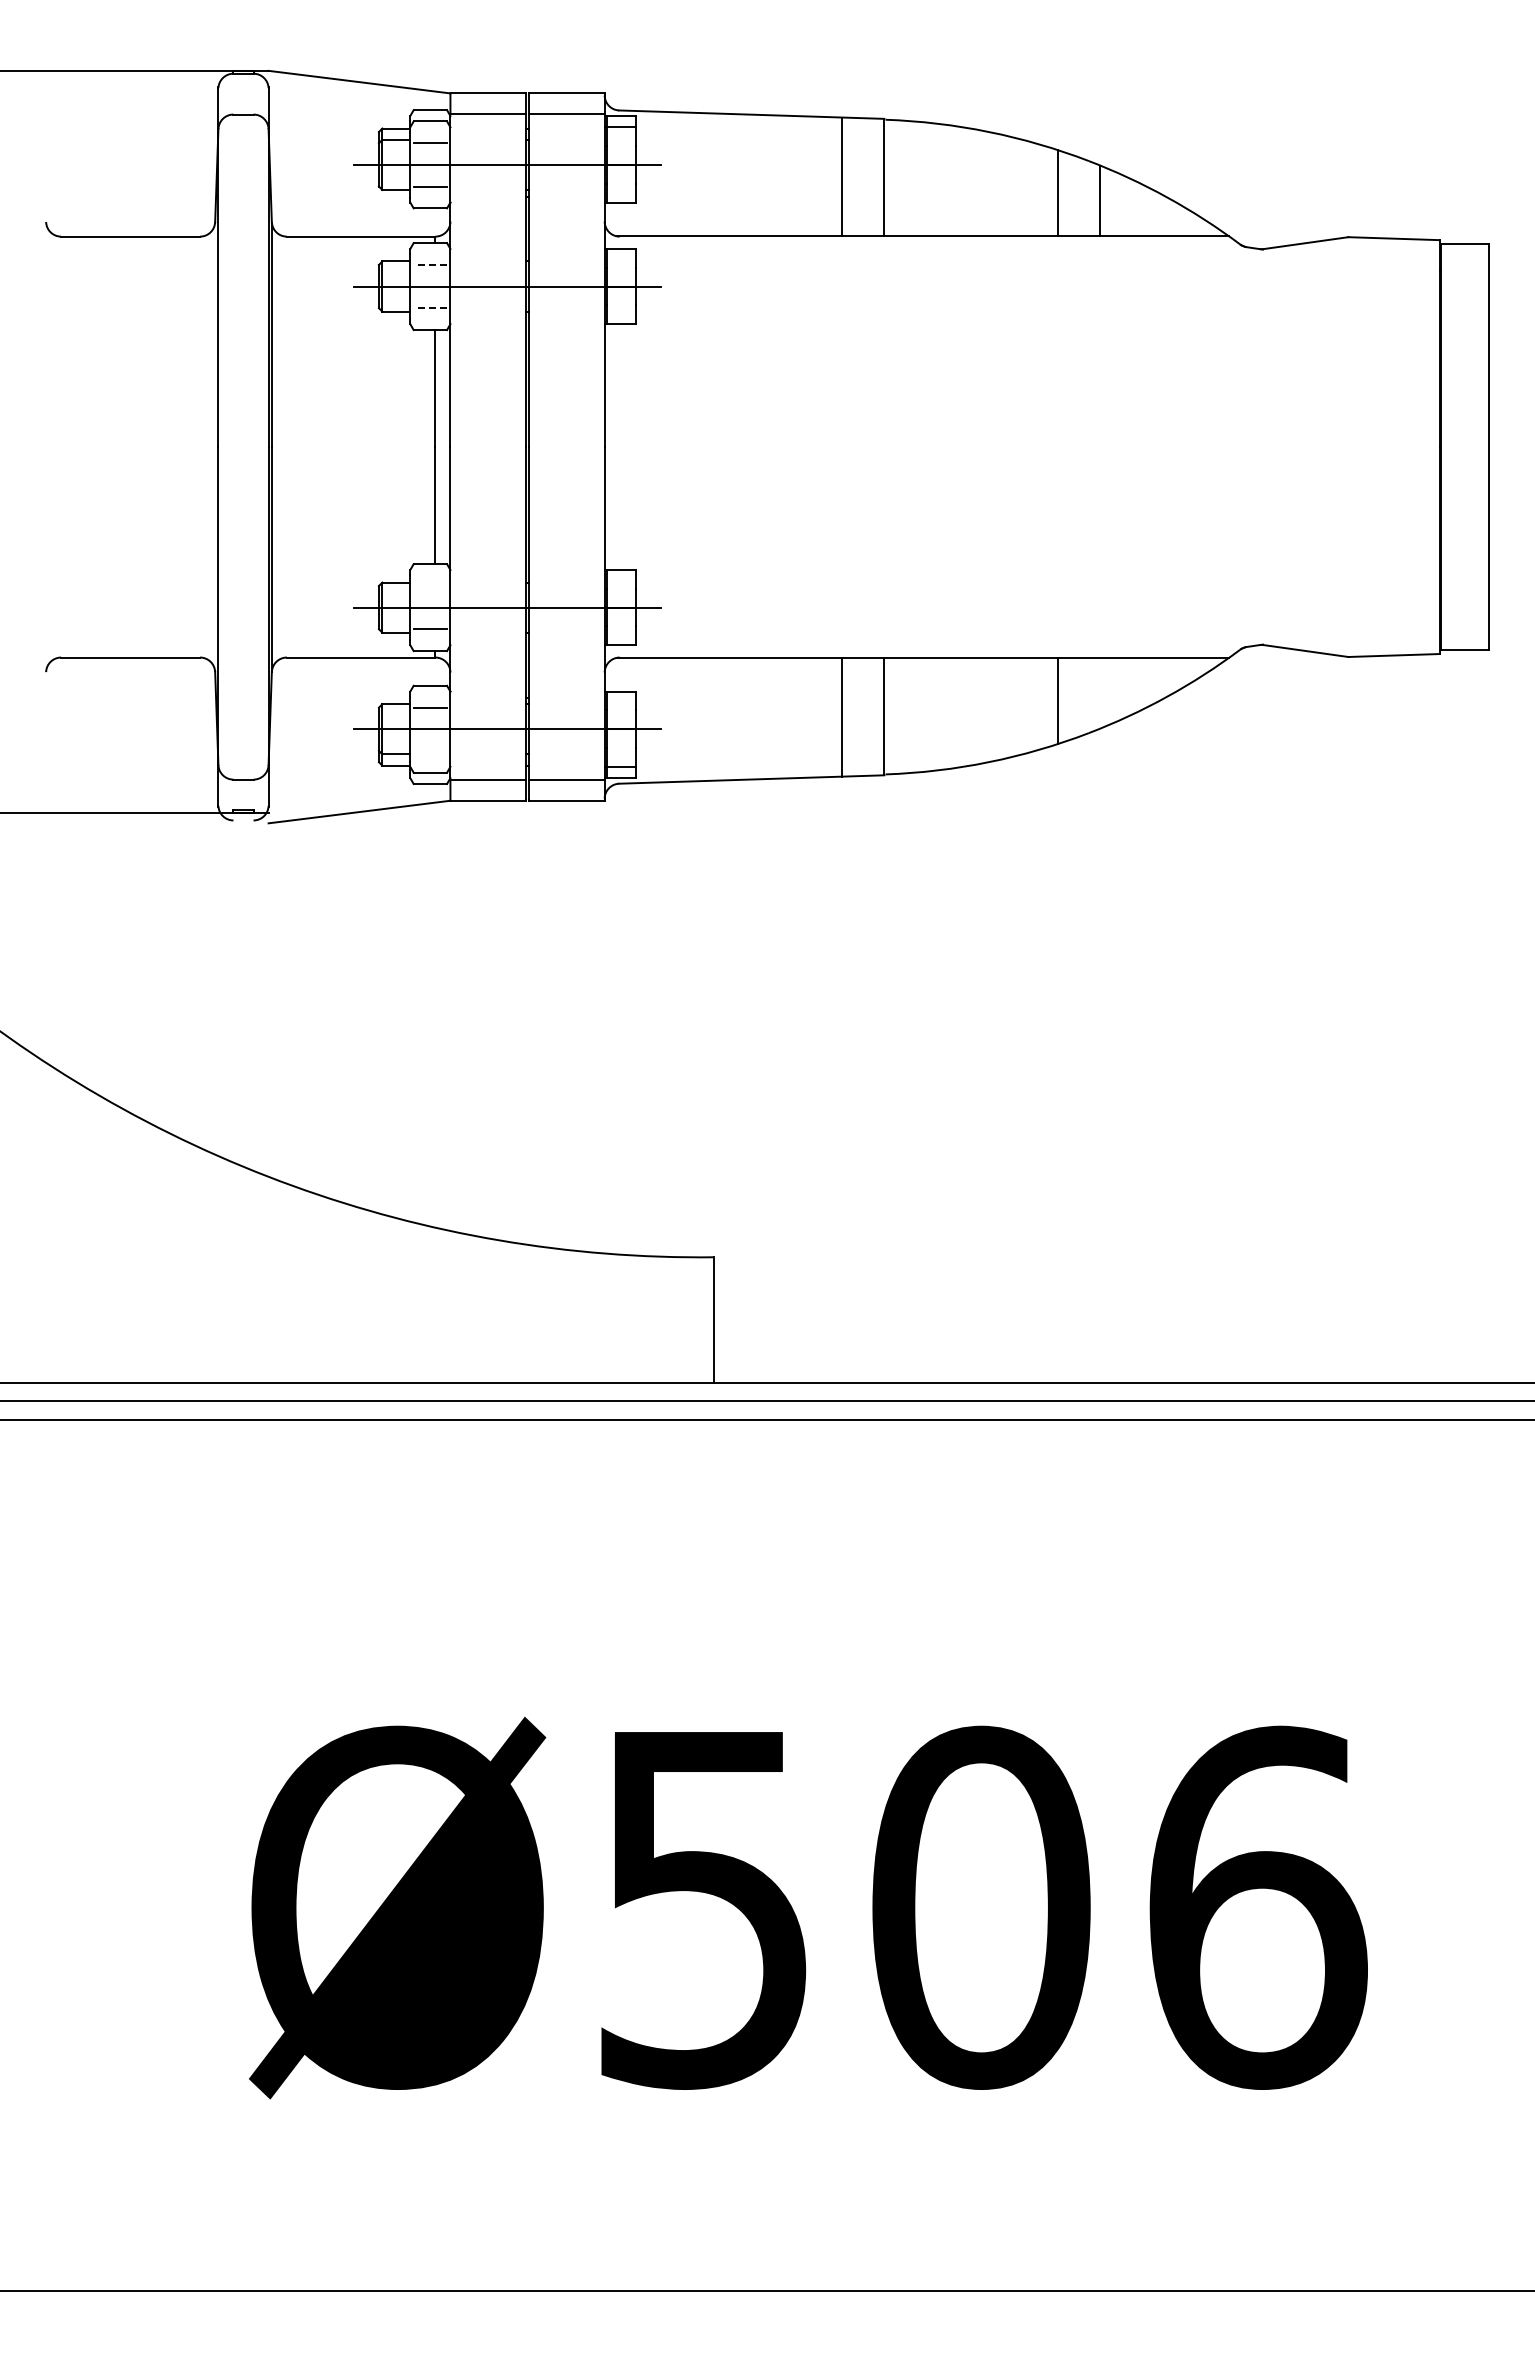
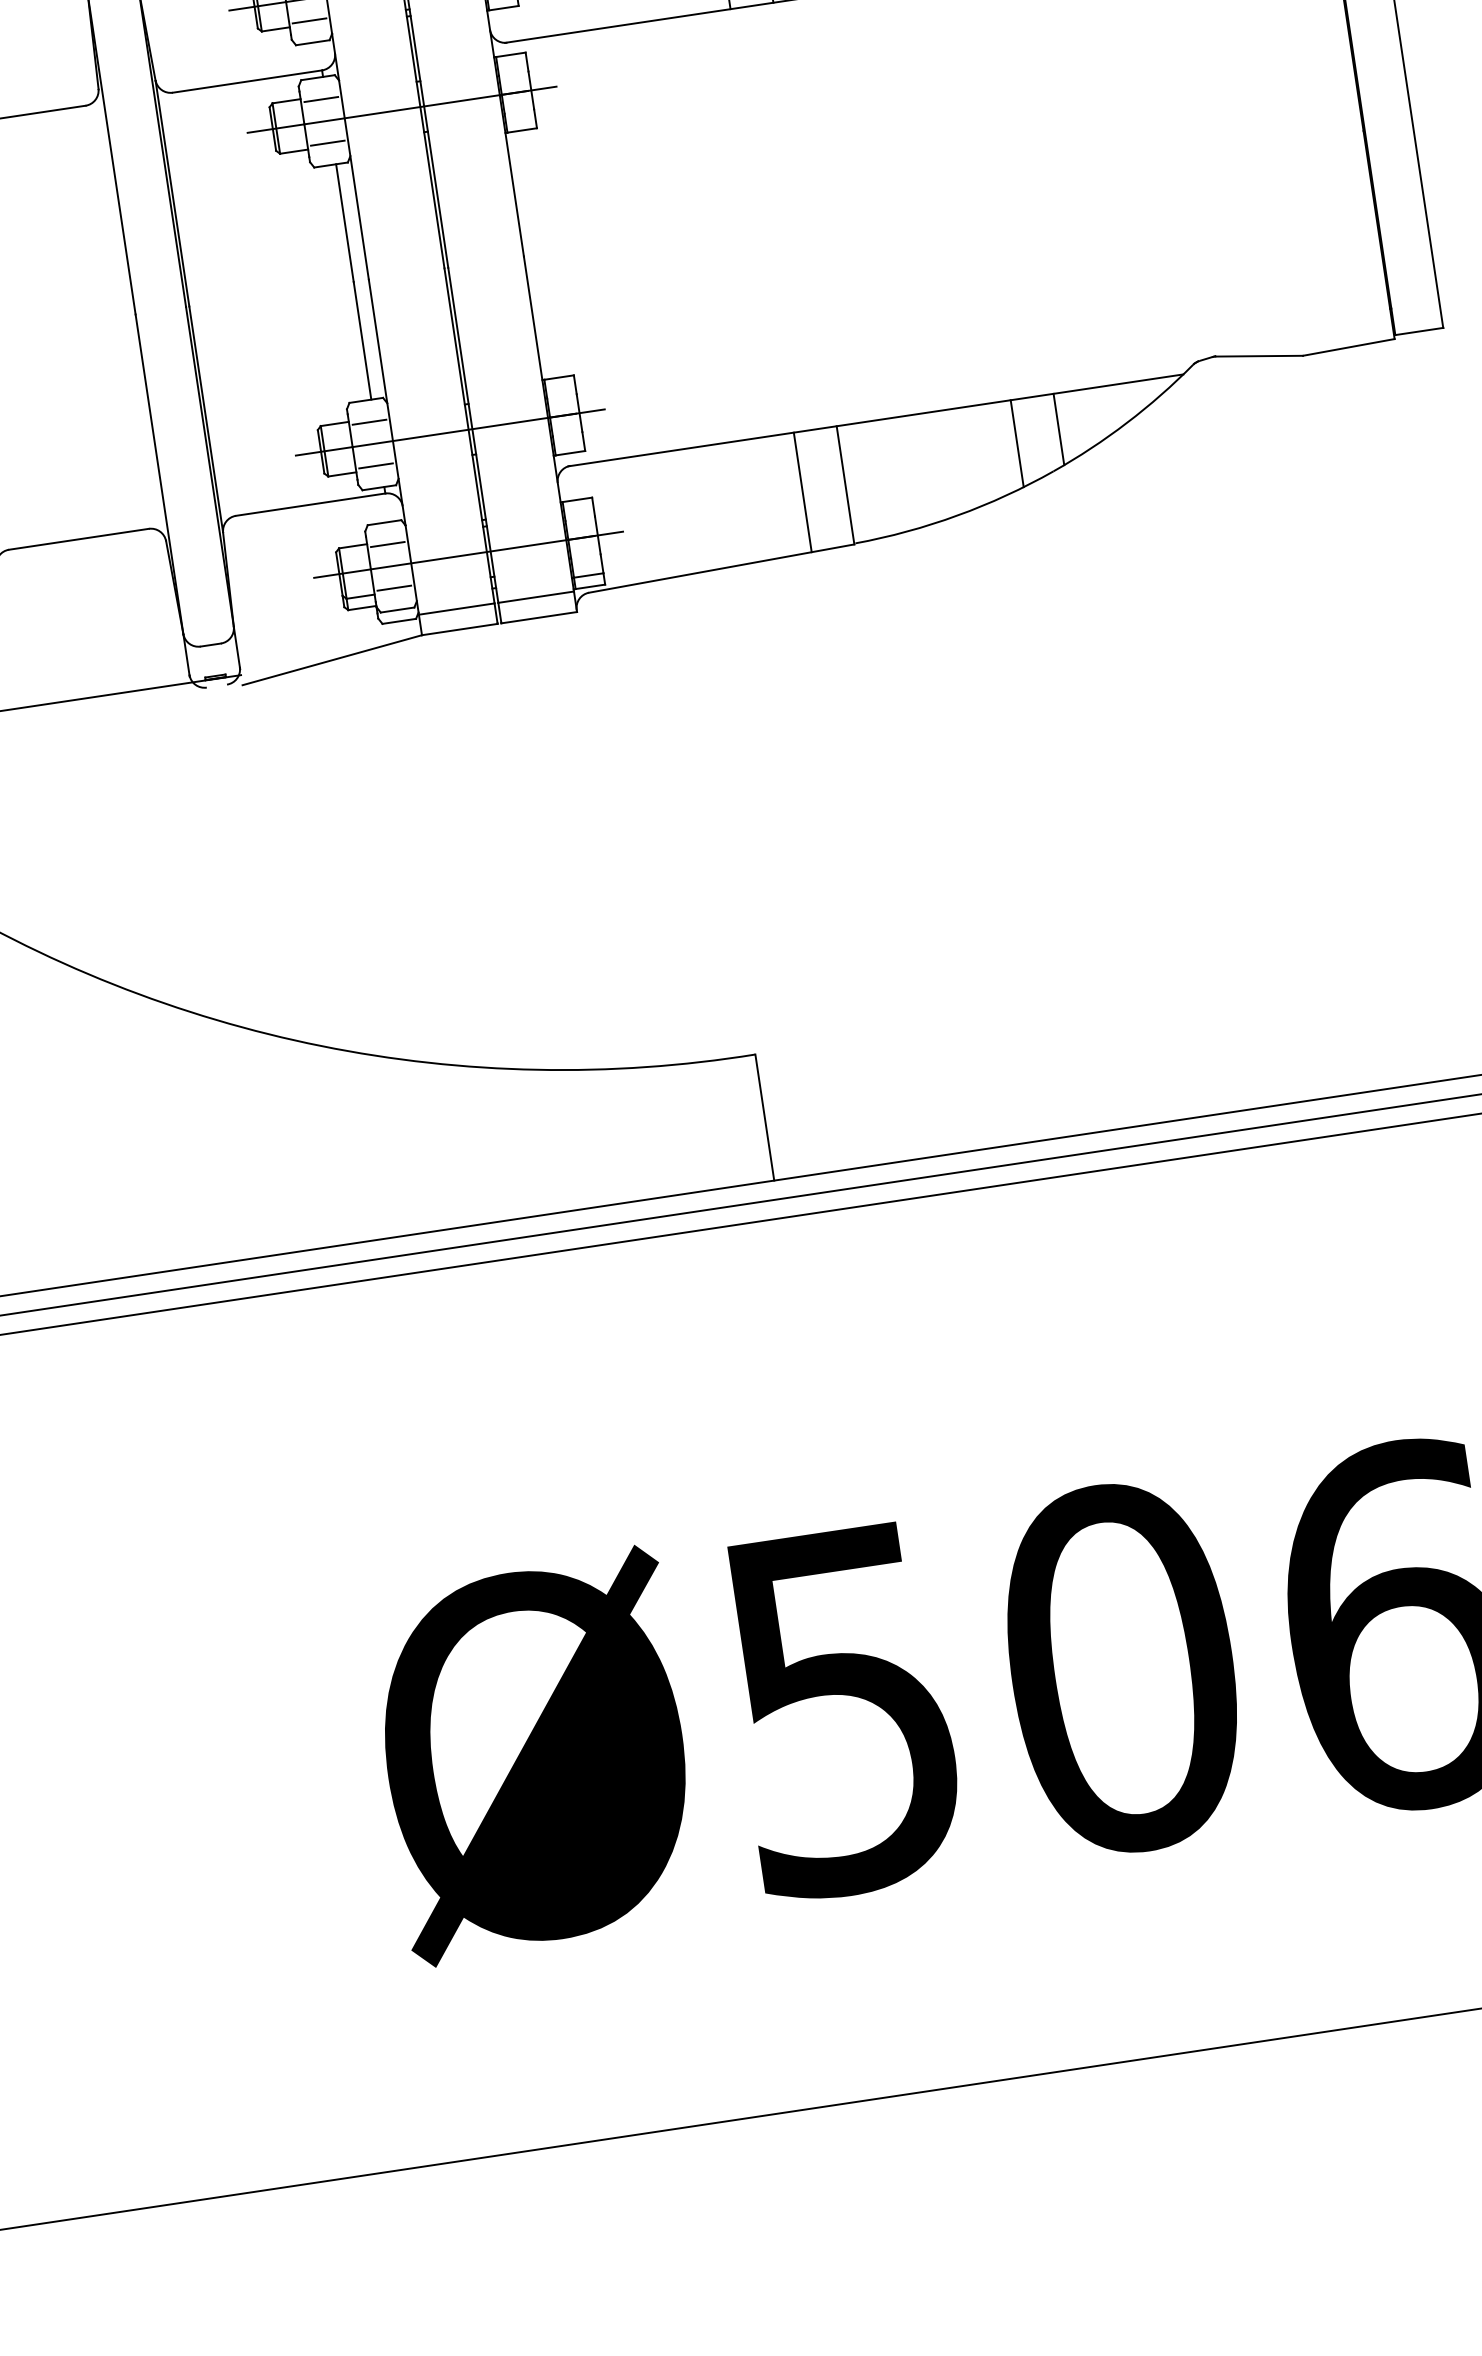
line: (430, 264) -> (321, 99), dashed -> solid
line: (430, 308) -> (327, 143), dashed -> solid
line: (430, 585) -> (369, 421), added
line: (1100, 692) -> (1059, 428), added
line: (430, 750) -> (394, 587), added

